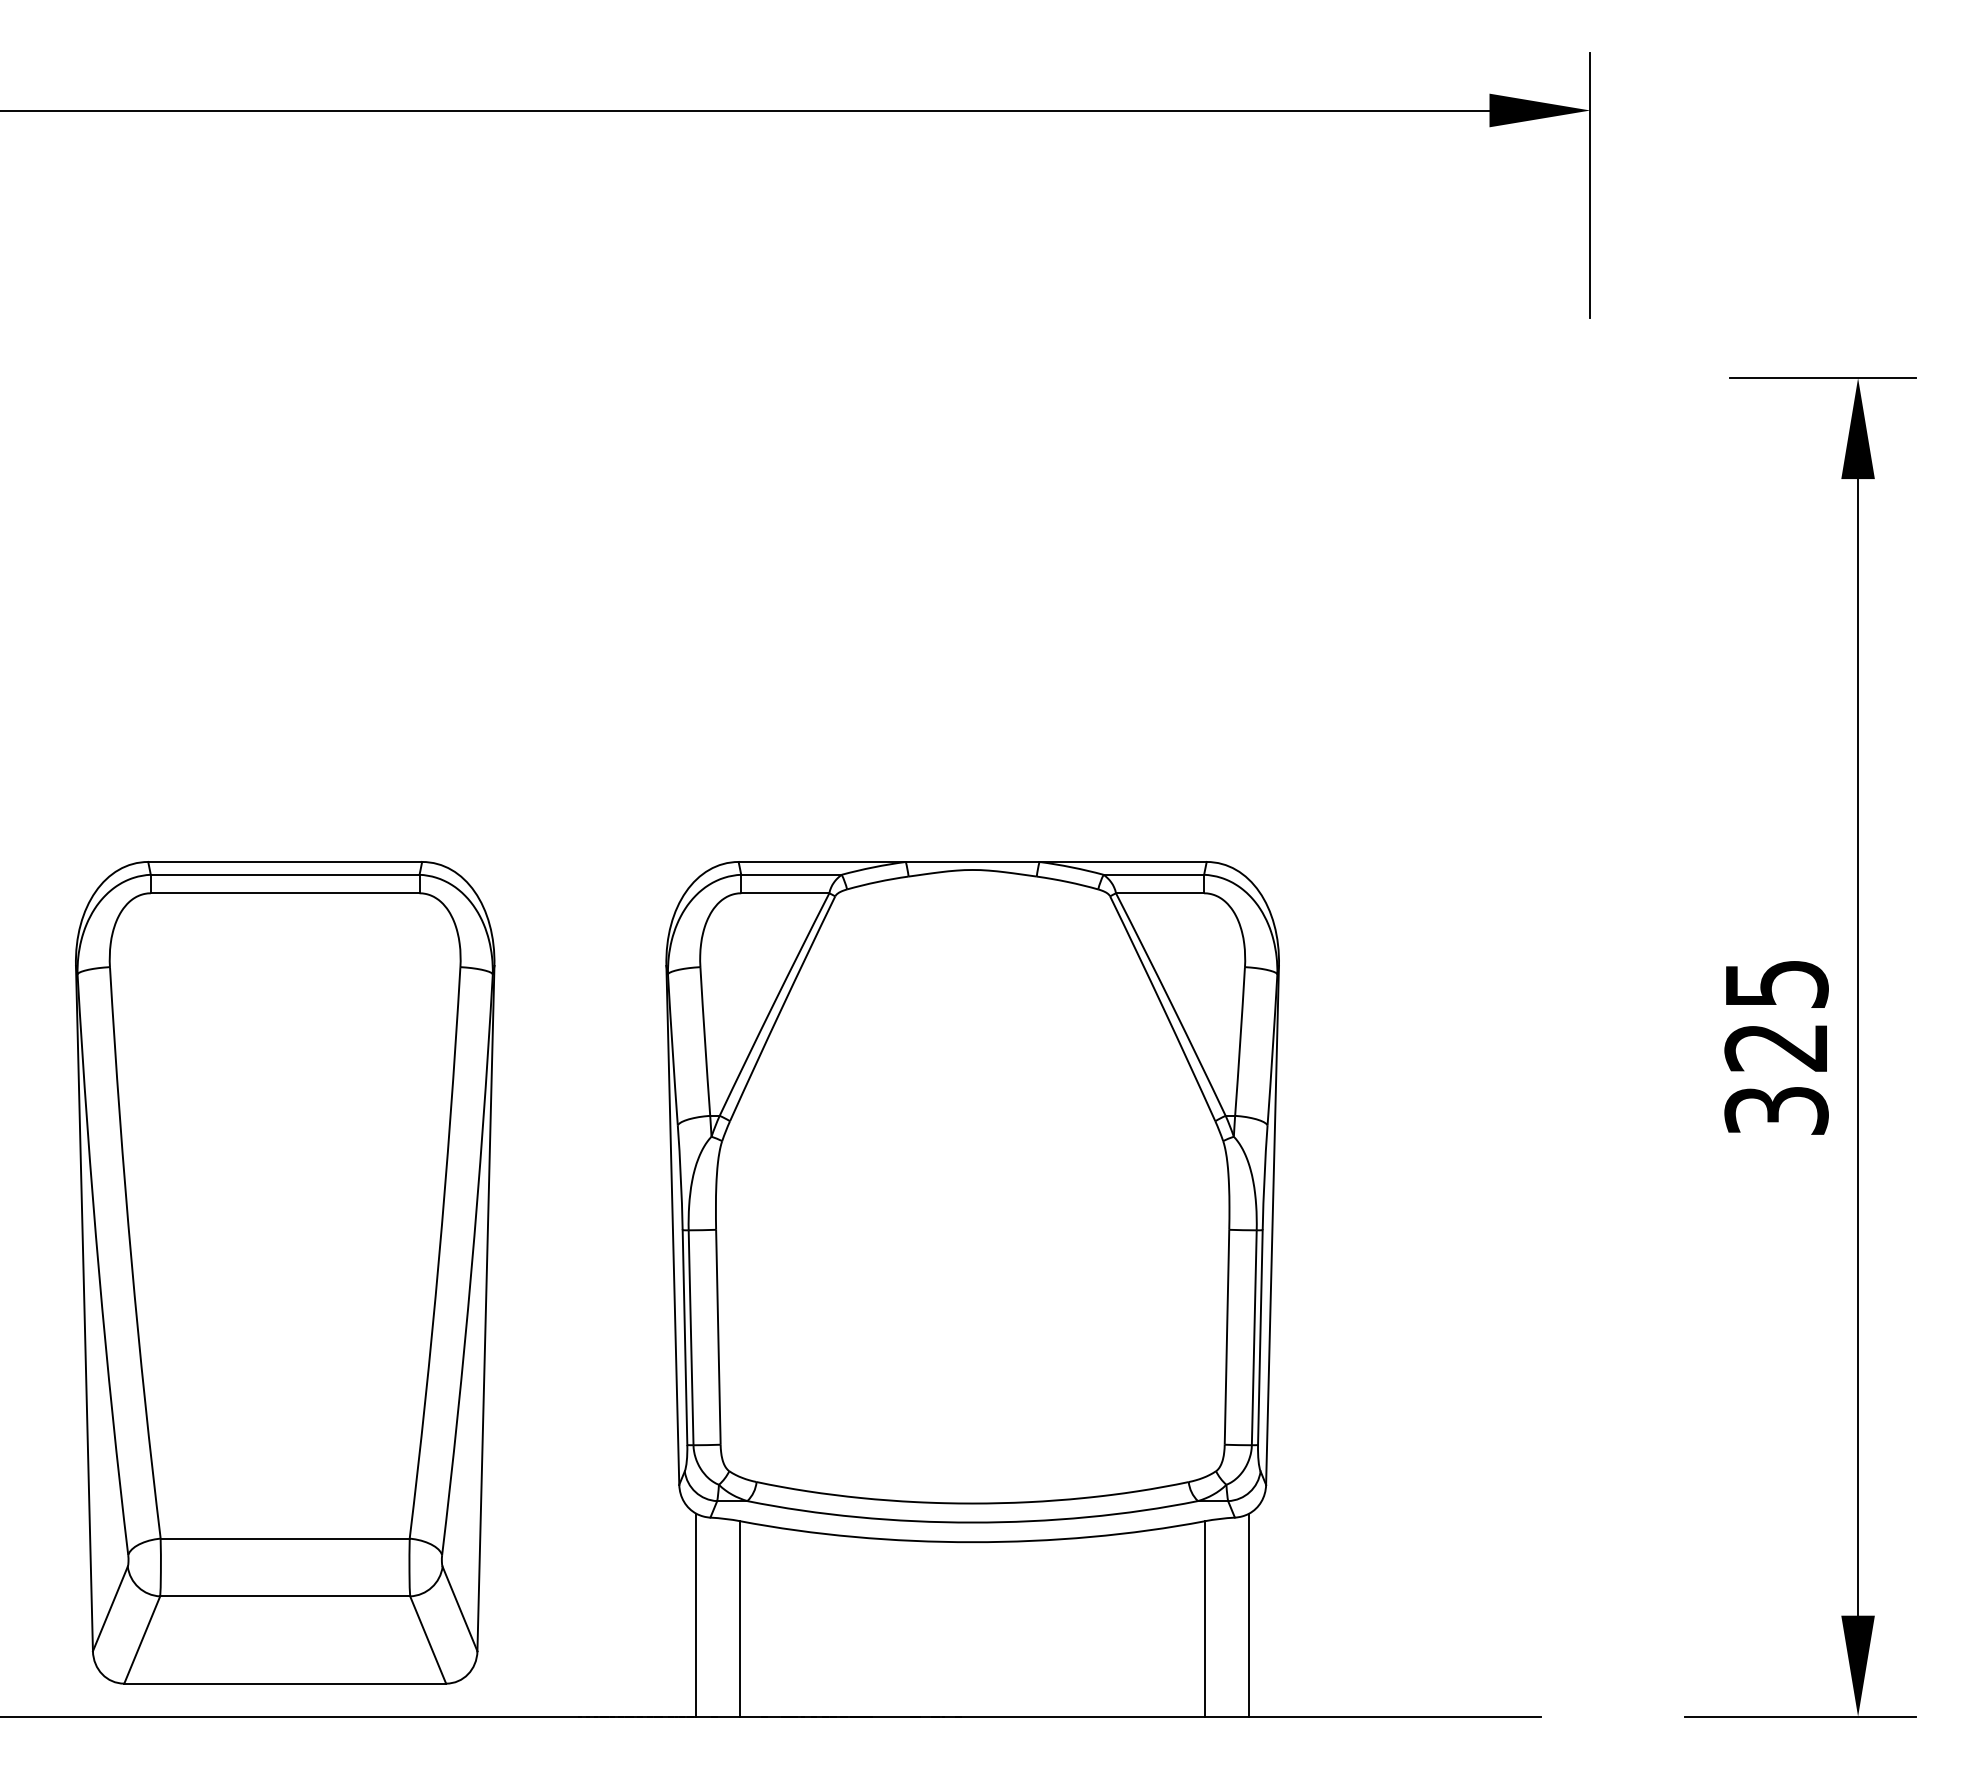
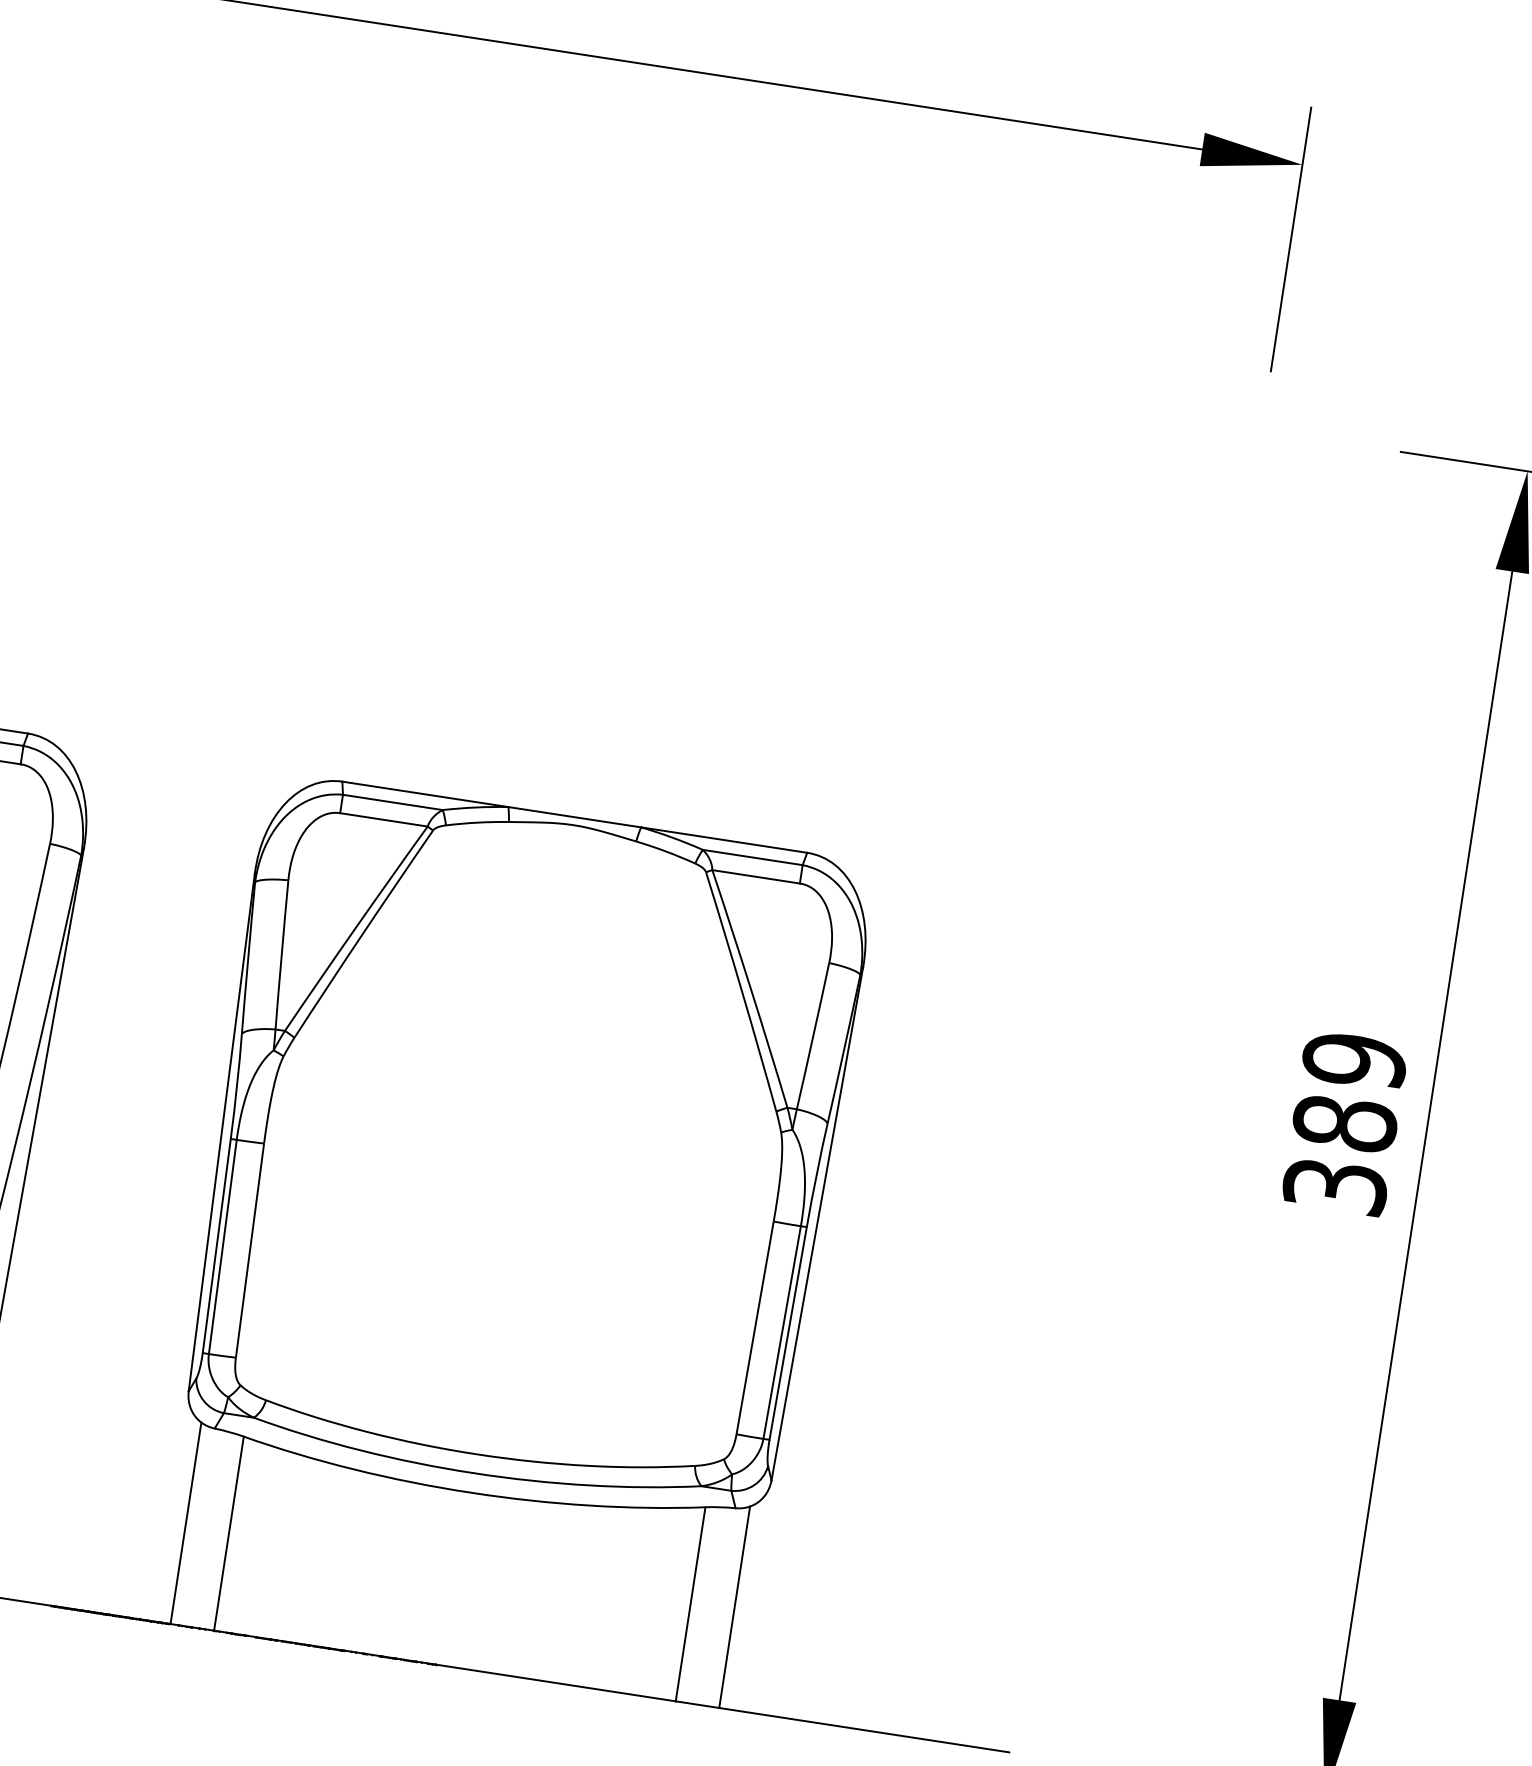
text: (1776, 1015) -> (1349, 1091), 325 -> 389

